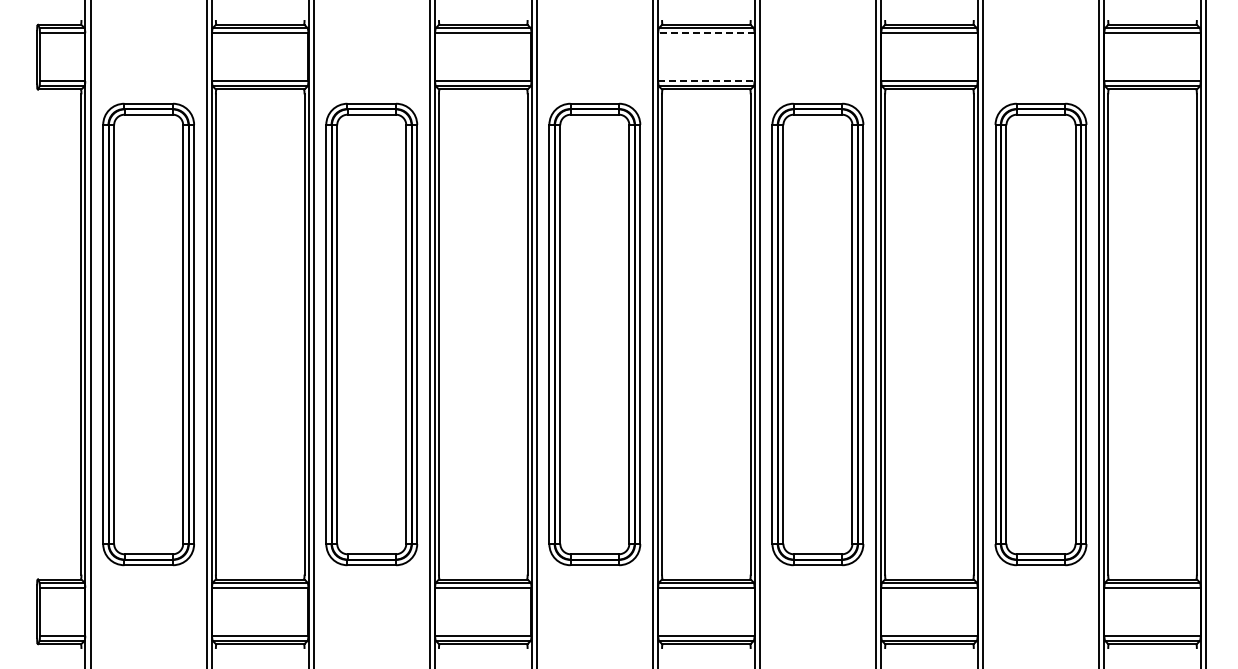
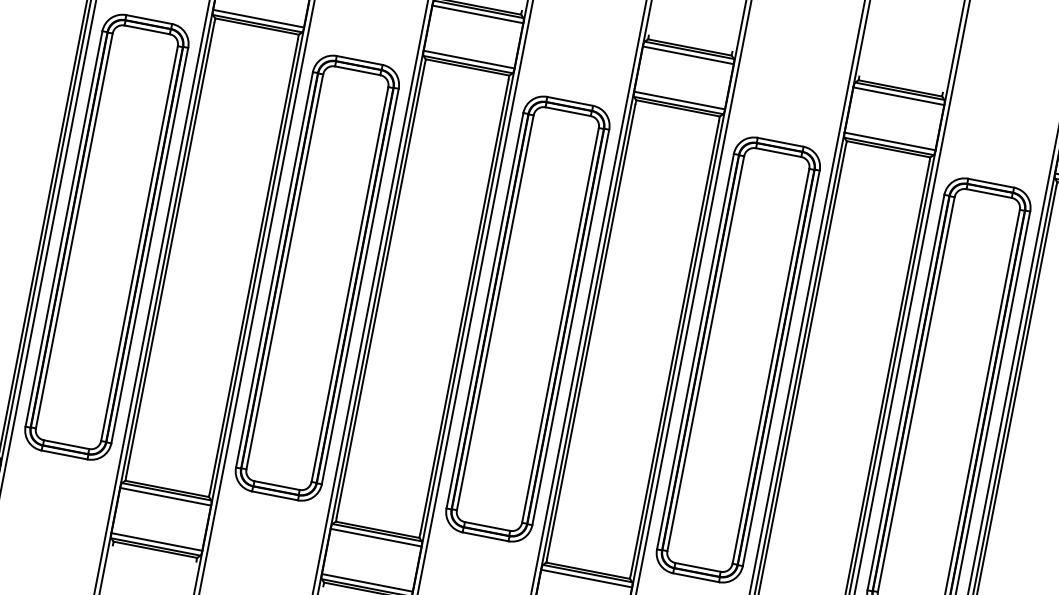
line: (705, 33) -> (687, 55), dashed -> solid
line: (706, 81) -> (679, 100), dashed -> solid

